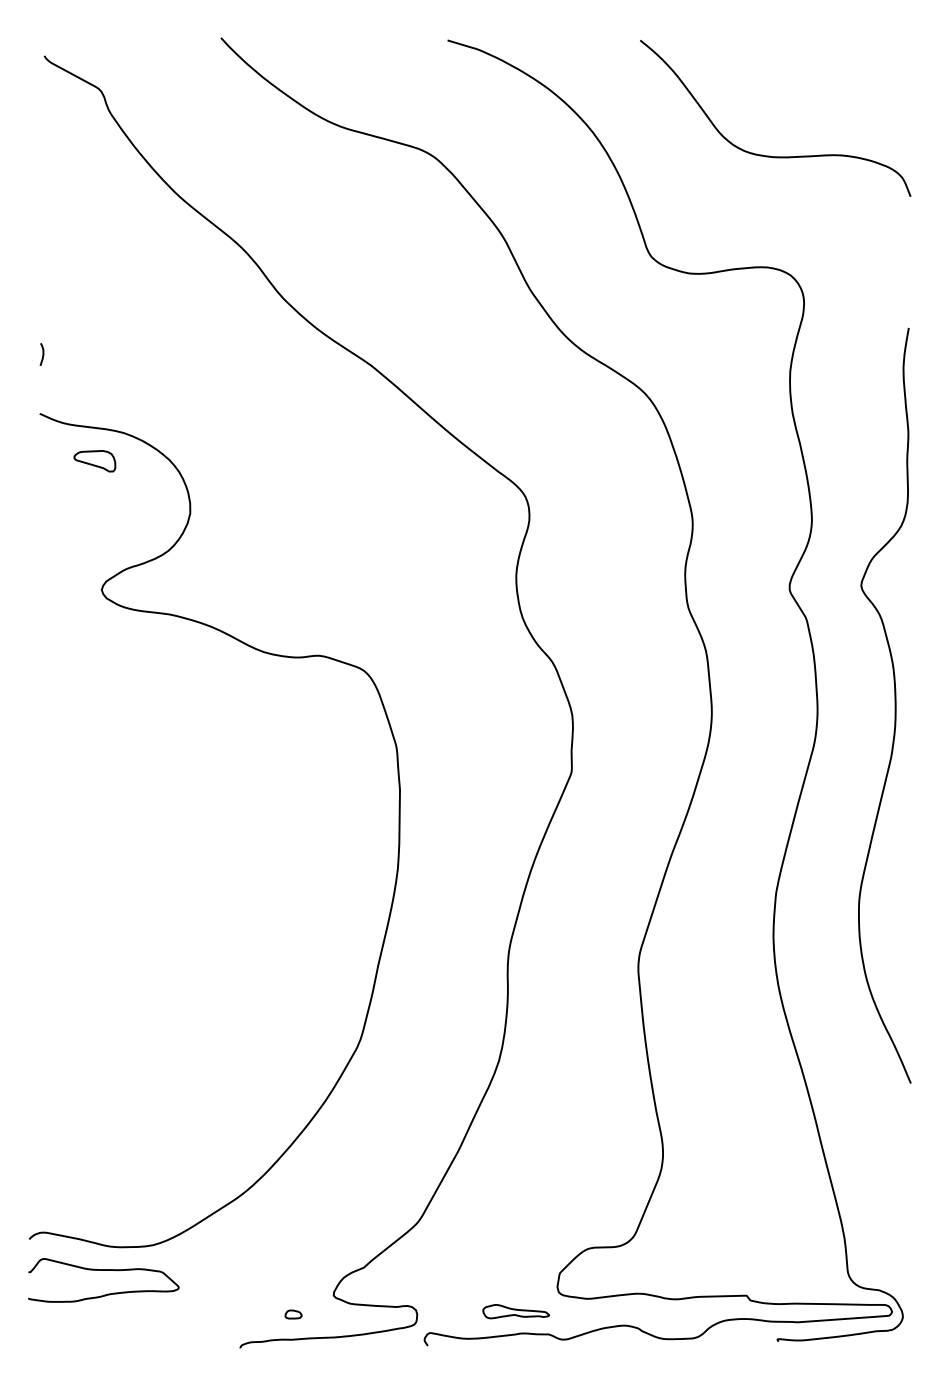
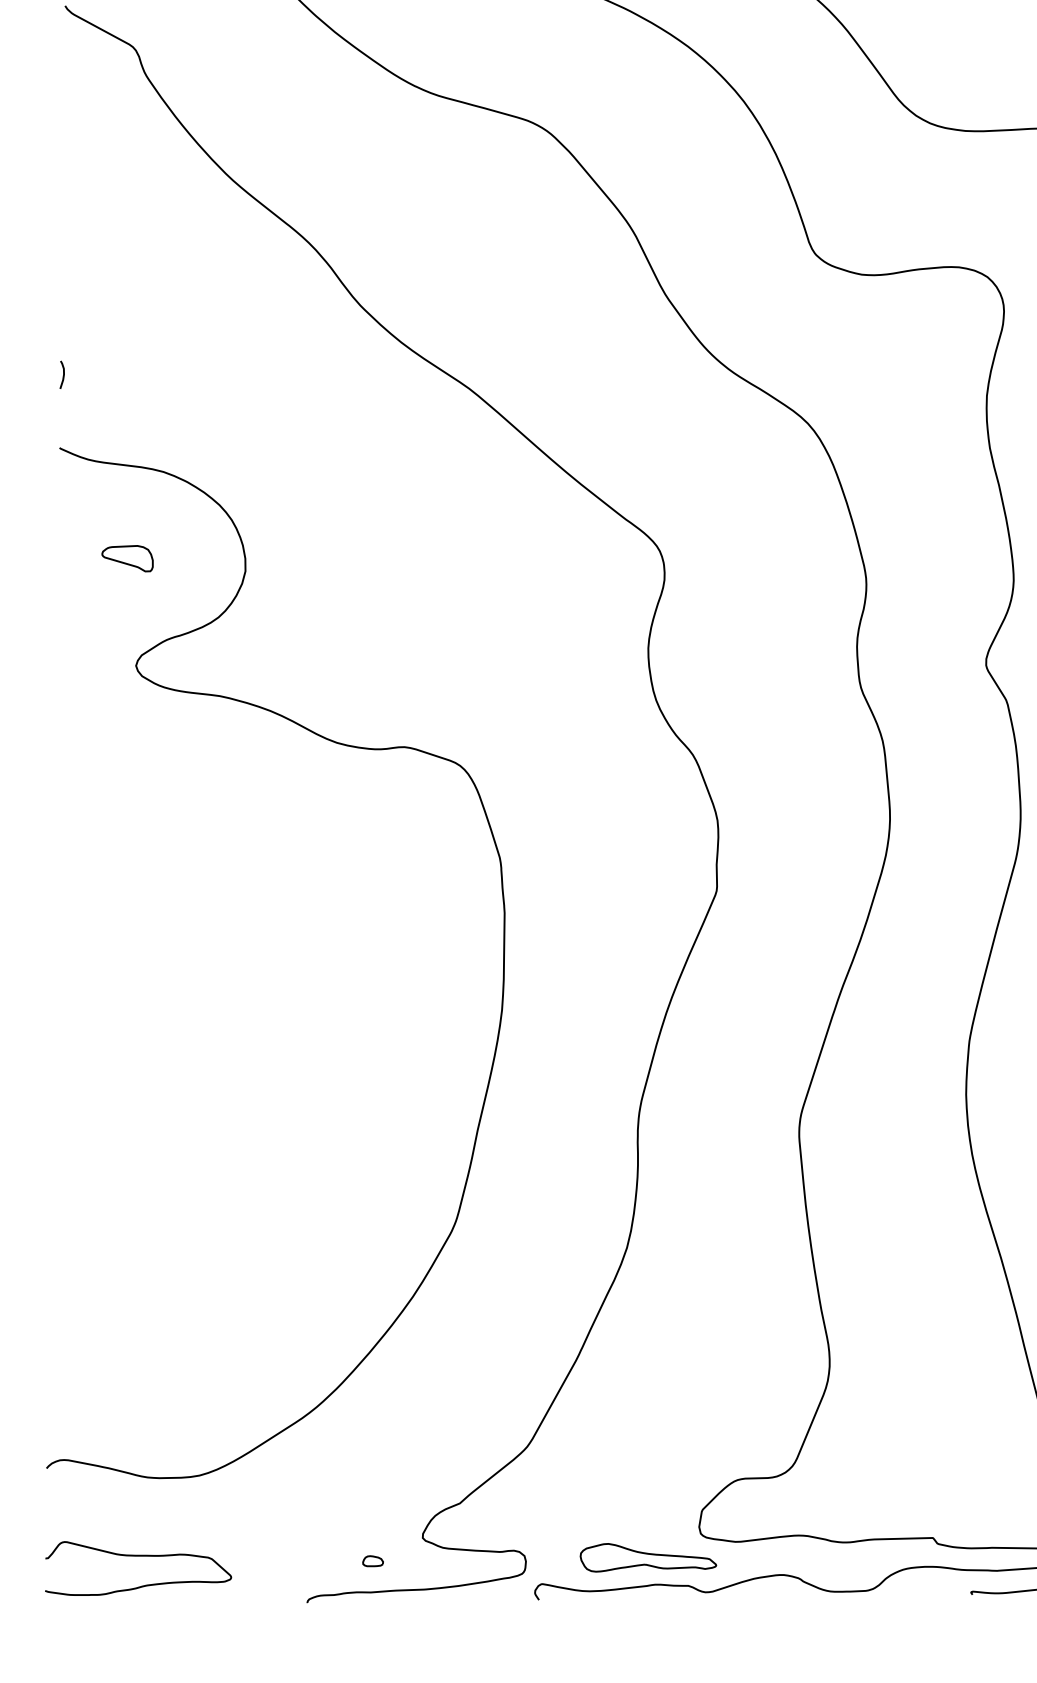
part: (94, 461) -> (127, 558), moved
curve: (103, 1270) -> (138, 1556), moved
part: (515, 1311) -> (647, 1557), size x1.67

